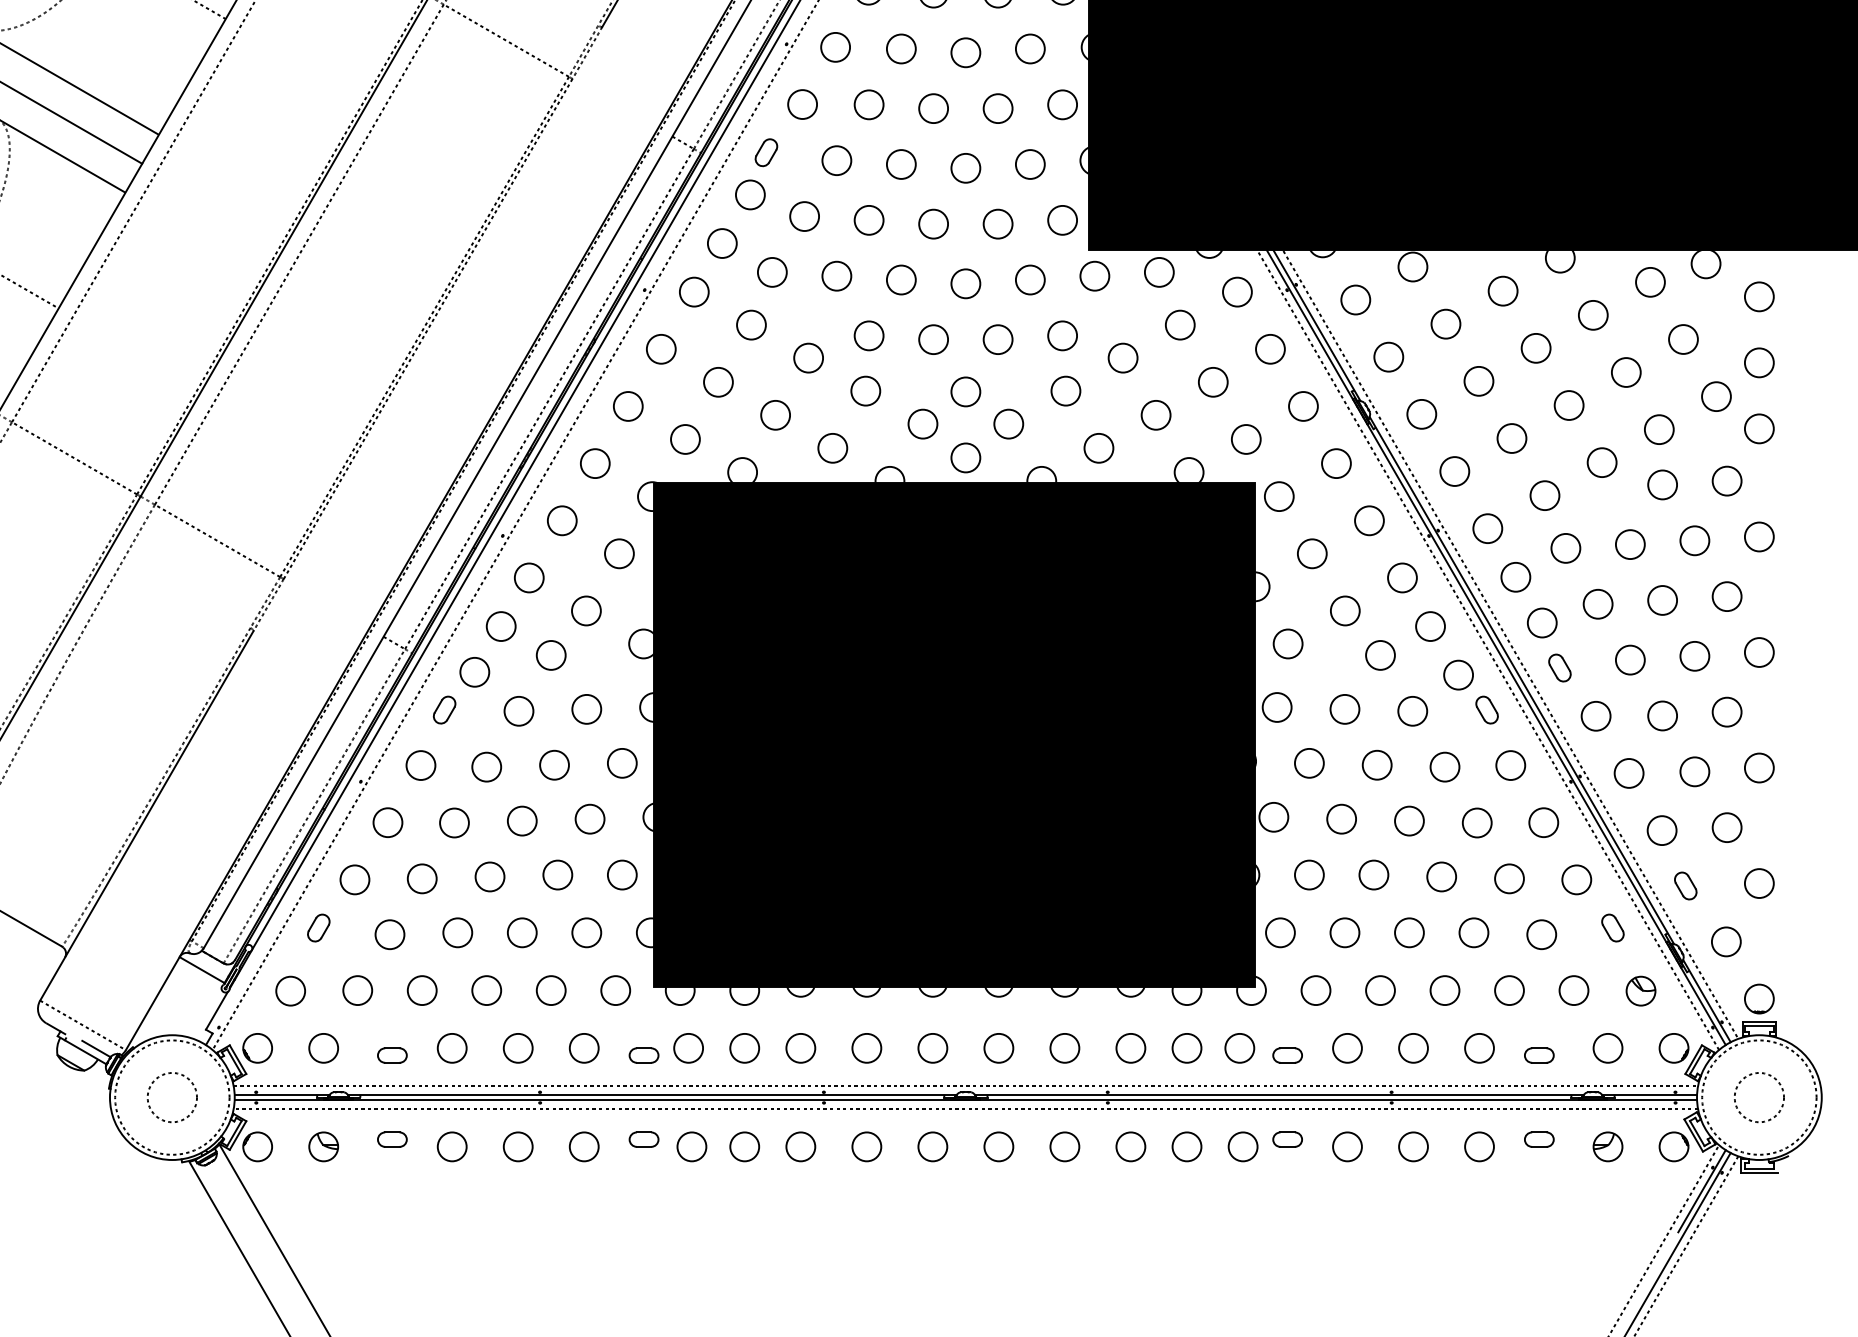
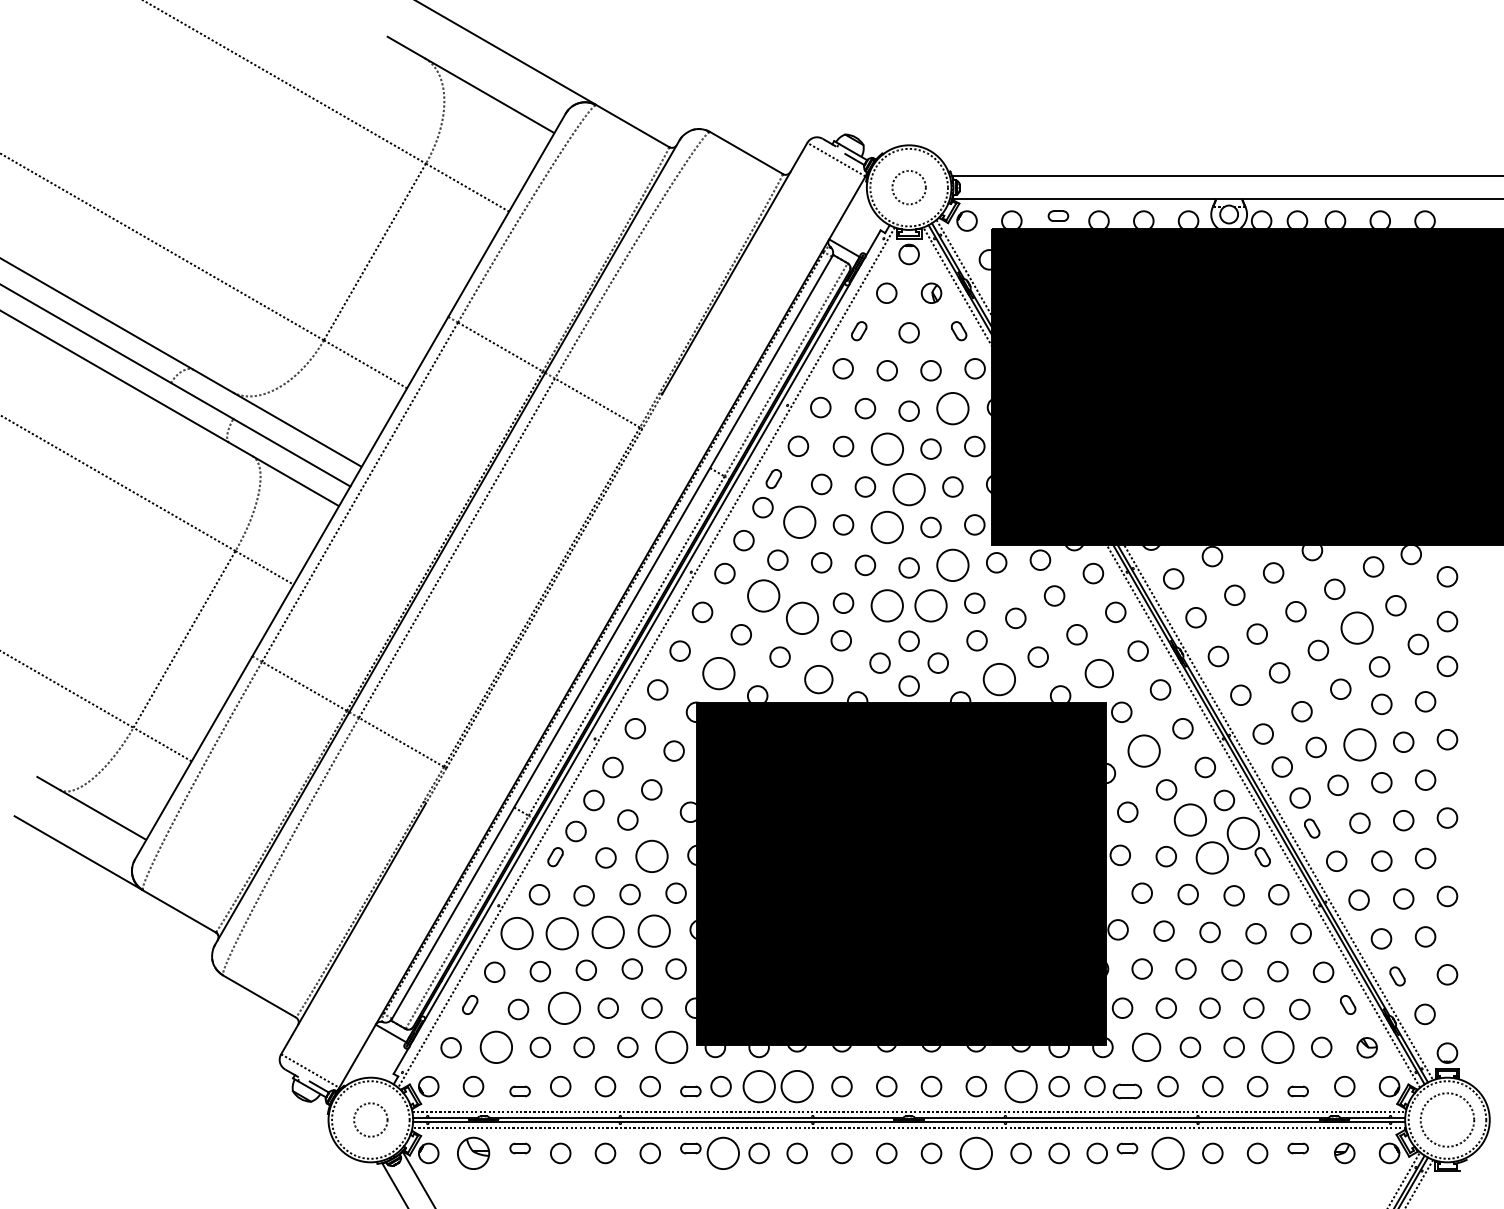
circle: (1029, 48) -> (952, 408), size x1.6
circle: (932, 107) -> (886, 448), size x1.6
circle: (964, 168) -> (908, 489), size x1.6
circle: (804, 216) -> (799, 522), size x1.6
circle: (933, 224) -> (887, 527), size x1.6
circle: (1029, 280) -> (952, 565), size x1.6
circle: (751, 324) -> (763, 595), size x1.6
circle: (933, 339) -> (887, 605), size x1.6
circle: (997, 339) -> (930, 605), size x1.6
circle: (808, 358) -> (802, 618), size x1.6
circle: (1625, 371) -> (1356, 627), size x1.6
circle: (684, 439) -> (718, 673), size x1.6
circle: (1246, 439) -> (1099, 673), size x1.4
circle: (832, 448) -> (818, 679), size x1.4
circle: (1099, 448) -> (999, 679), size x1.6
circle: (1629, 544) -> (1359, 744), size x1.6
circle: (1311, 552) -> (1143, 750), size x1.6
circle: (1380, 654) -> (1190, 819), size x1.6
circle: (1458, 675) -> (1243, 833), size x1.6
circle: (586, 709) -> (651, 856), size x1.6
circle: (1413, 710) -> (1212, 857), size x1.6
circle: (590, 818) -> (654, 930), size x1.6
circle: (522, 821) -> (608, 932), size x1.6
circle: (387, 822) -> (516, 933), size x1.6
circle: (454, 822) -> (562, 933), size x1.6
circle: (457, 931) -> (564, 1007), size x1.6
circle: (357, 990) -> (496, 1047), size x1.6
circle: (615, 990) -> (671, 1047), size x1.6
circle: (1315, 990) -> (1146, 1047), size x1.4
circle: (1508, 990) -> (1277, 1047), size x1.6
circle: (743, 1048) -> (758, 1086), size x1.6
circle: (801, 1048) -> (797, 1086), size x1.6
circle: (1129, 1048) -> (1020, 1086), size x1.6
part: (1287, 1055) -> (1127, 1091), size x1.4
circle: (1759, 1096) -> (1447, 1119), size x1.6
part: (323, 1146) -> (473, 1153), size x1.6
circle: (692, 1146) -> (723, 1153), size x1.6
circle: (1065, 1146) -> (976, 1153), size x1.6
circle: (1346, 1146) -> (1167, 1153), size x1.6

